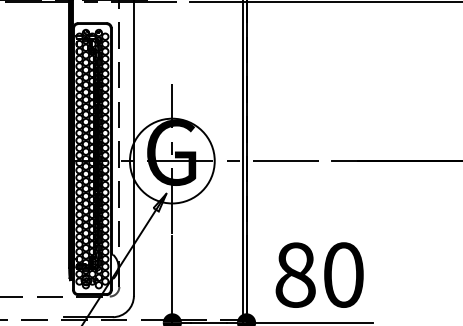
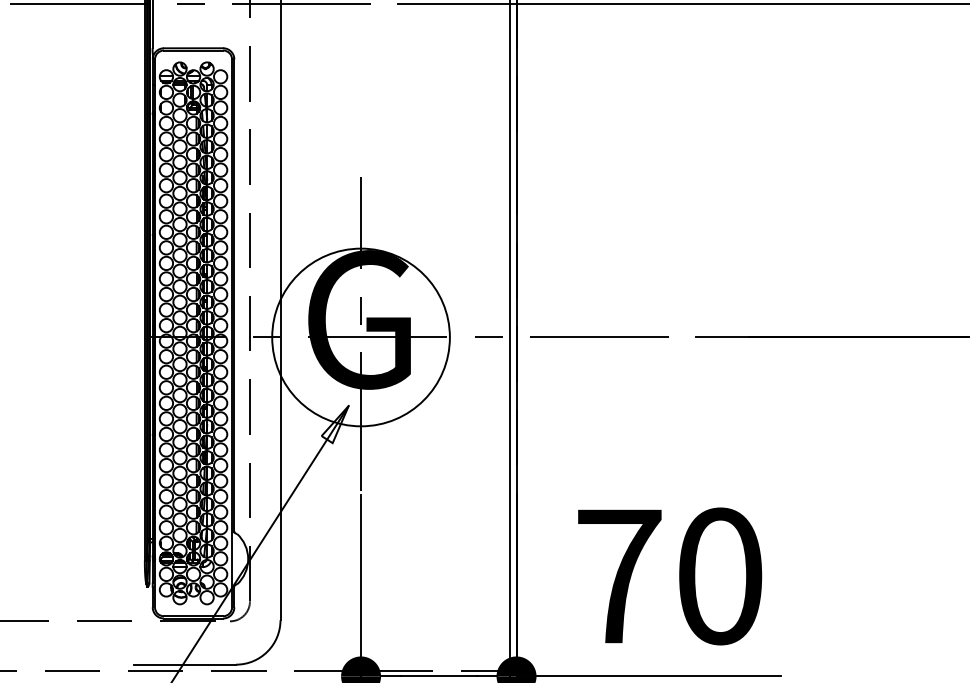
text: (295, 274) -> (619, 575), 80 -> 70

